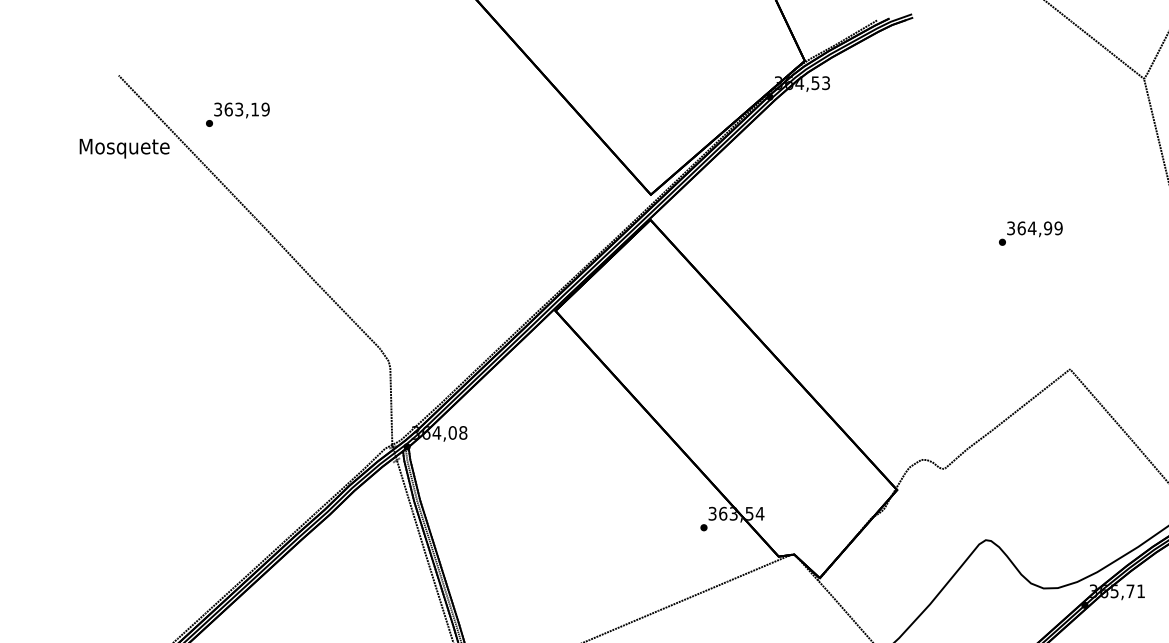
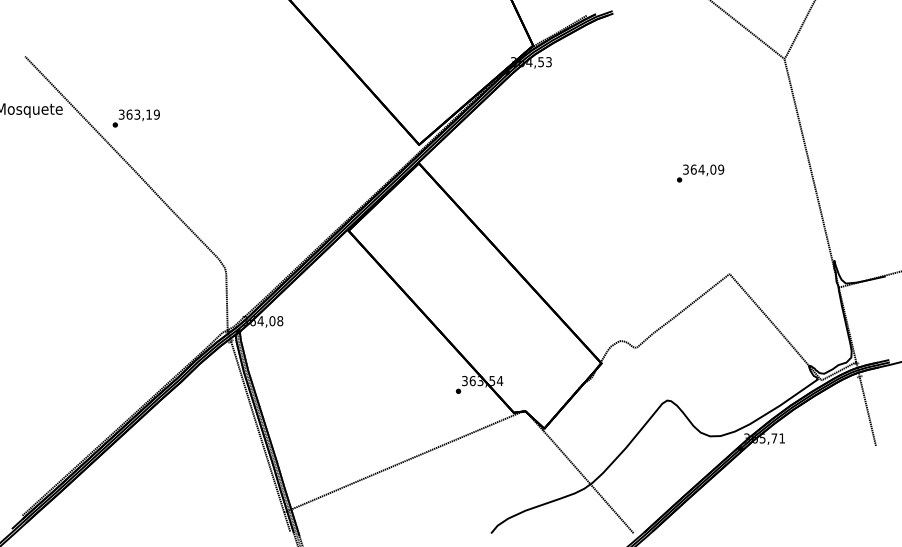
text: (236, 114) -> (135, 118), moved
text: (1048, 228) -> (713, 169), 364,99 -> 364,09

